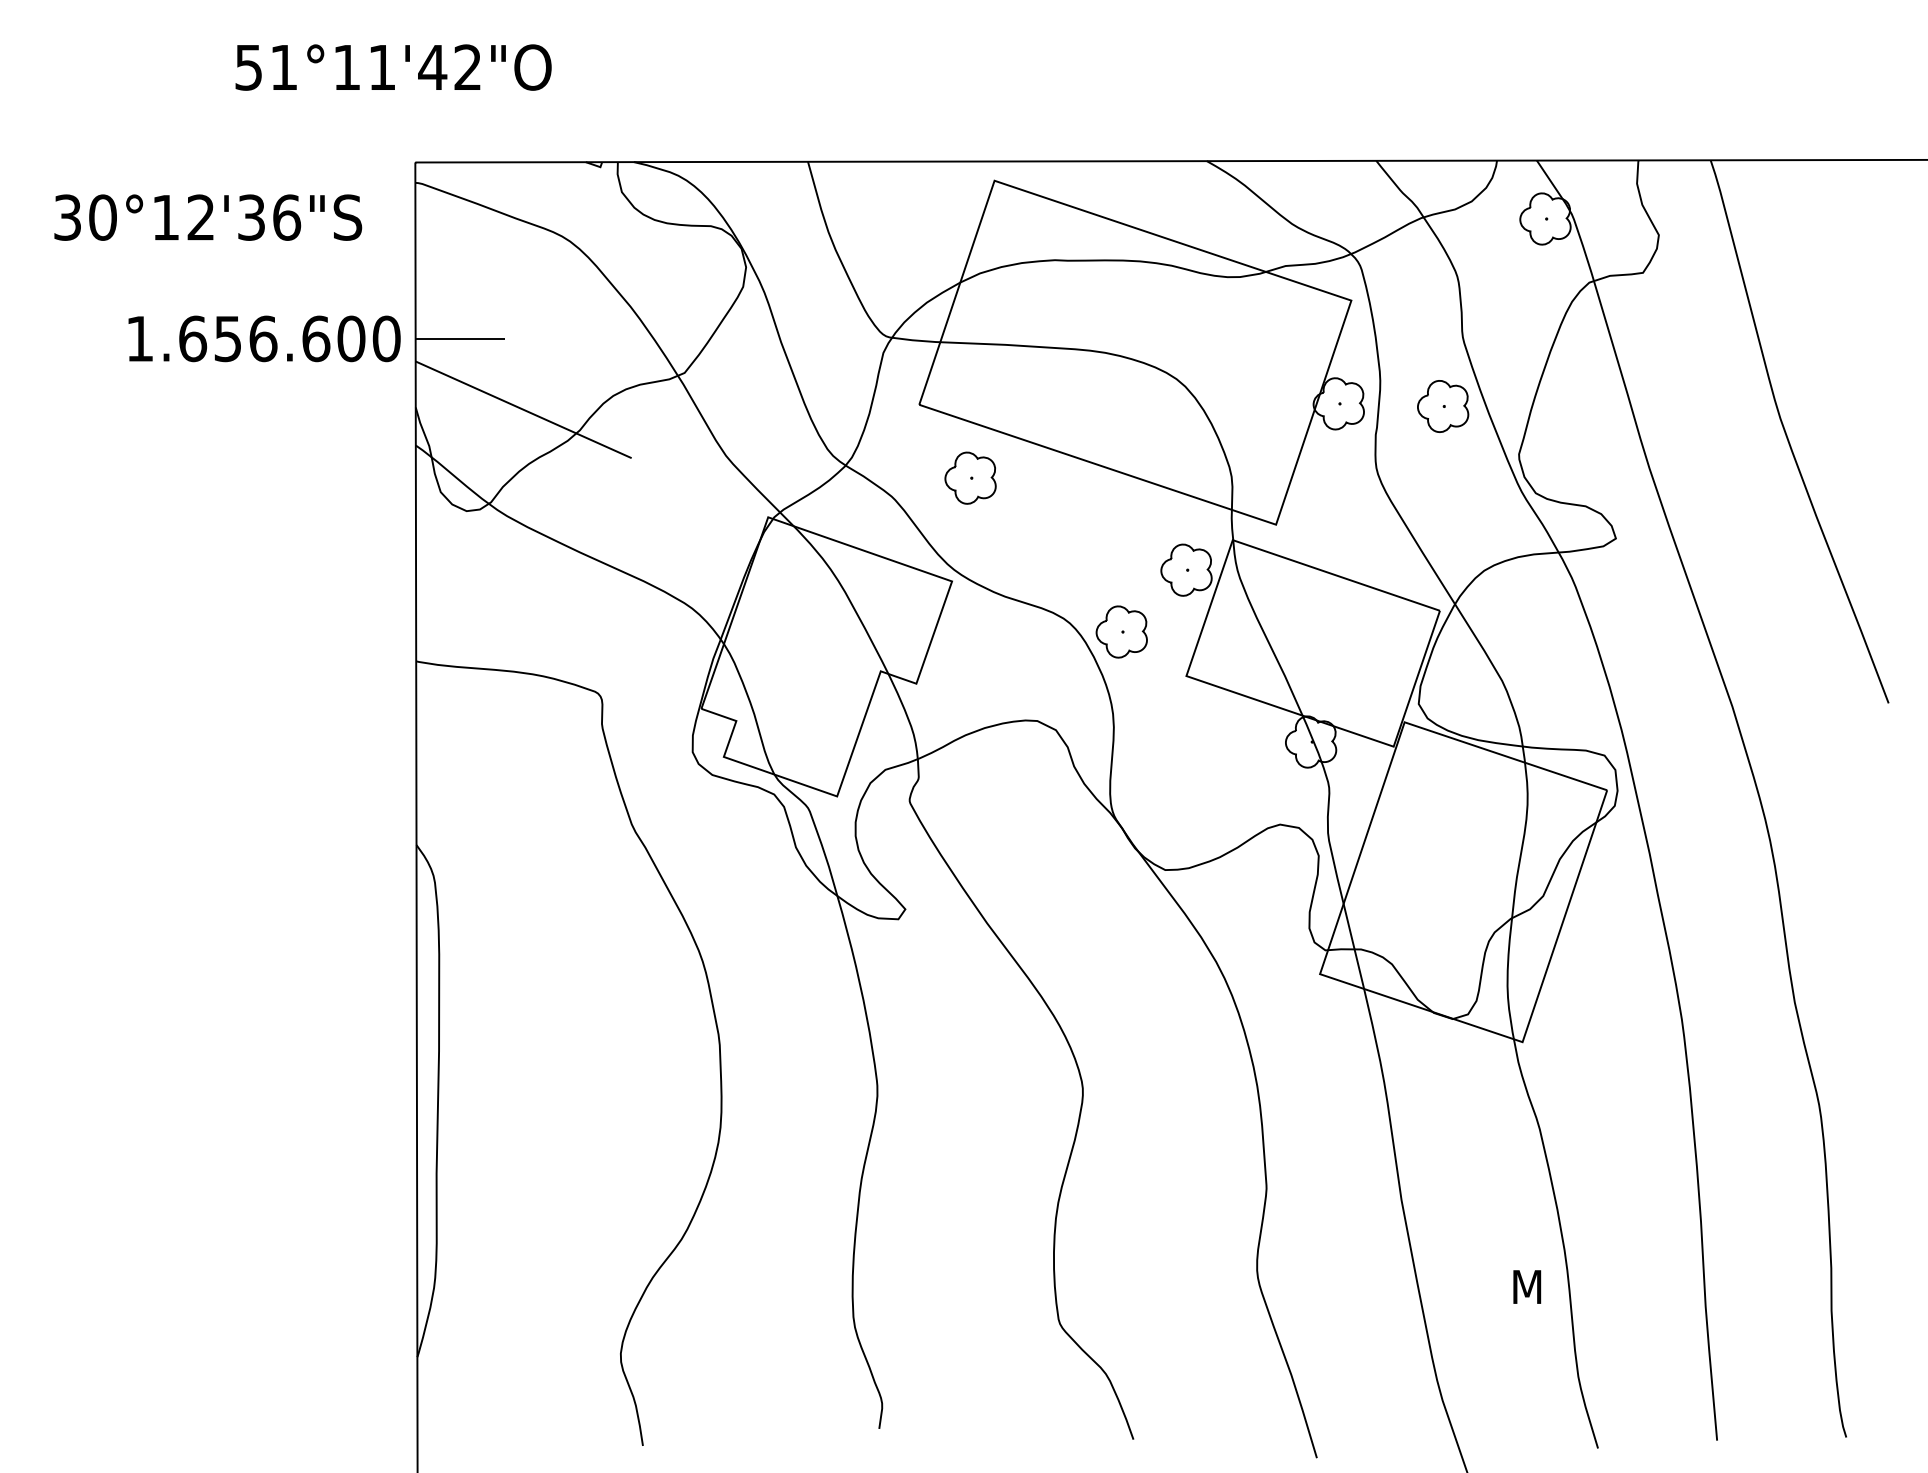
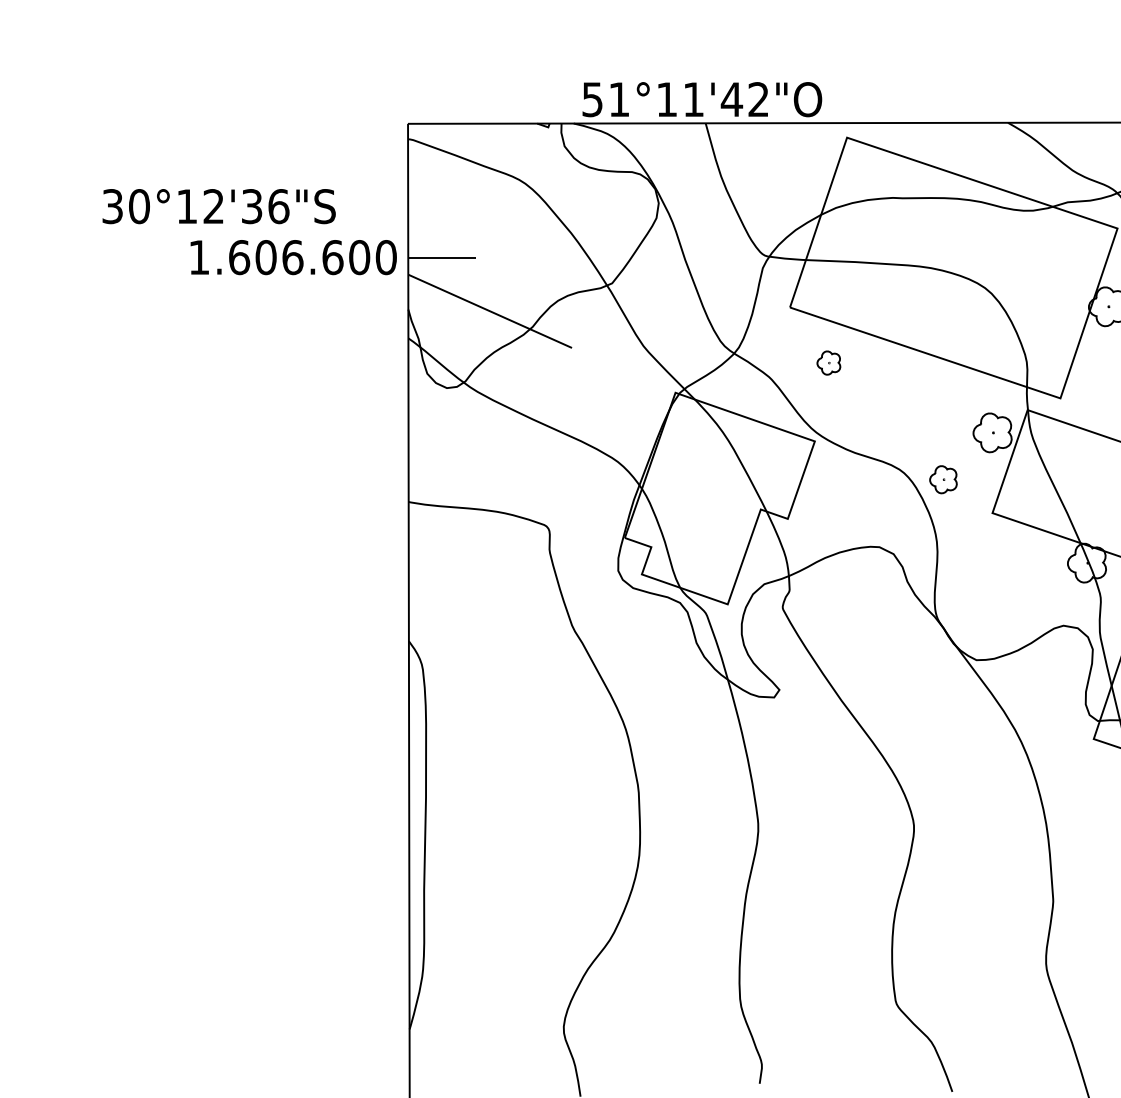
text: (393, 67) -> (702, 99), moved
text: (208, 217) -> (219, 206), moved
text: (228, 338) -> (266, 257), 1.656.600 -> 1.606.600
part: (970, 477) -> (828, 362), size x0.6
part: (1121, 631) -> (943, 479), size x0.7

